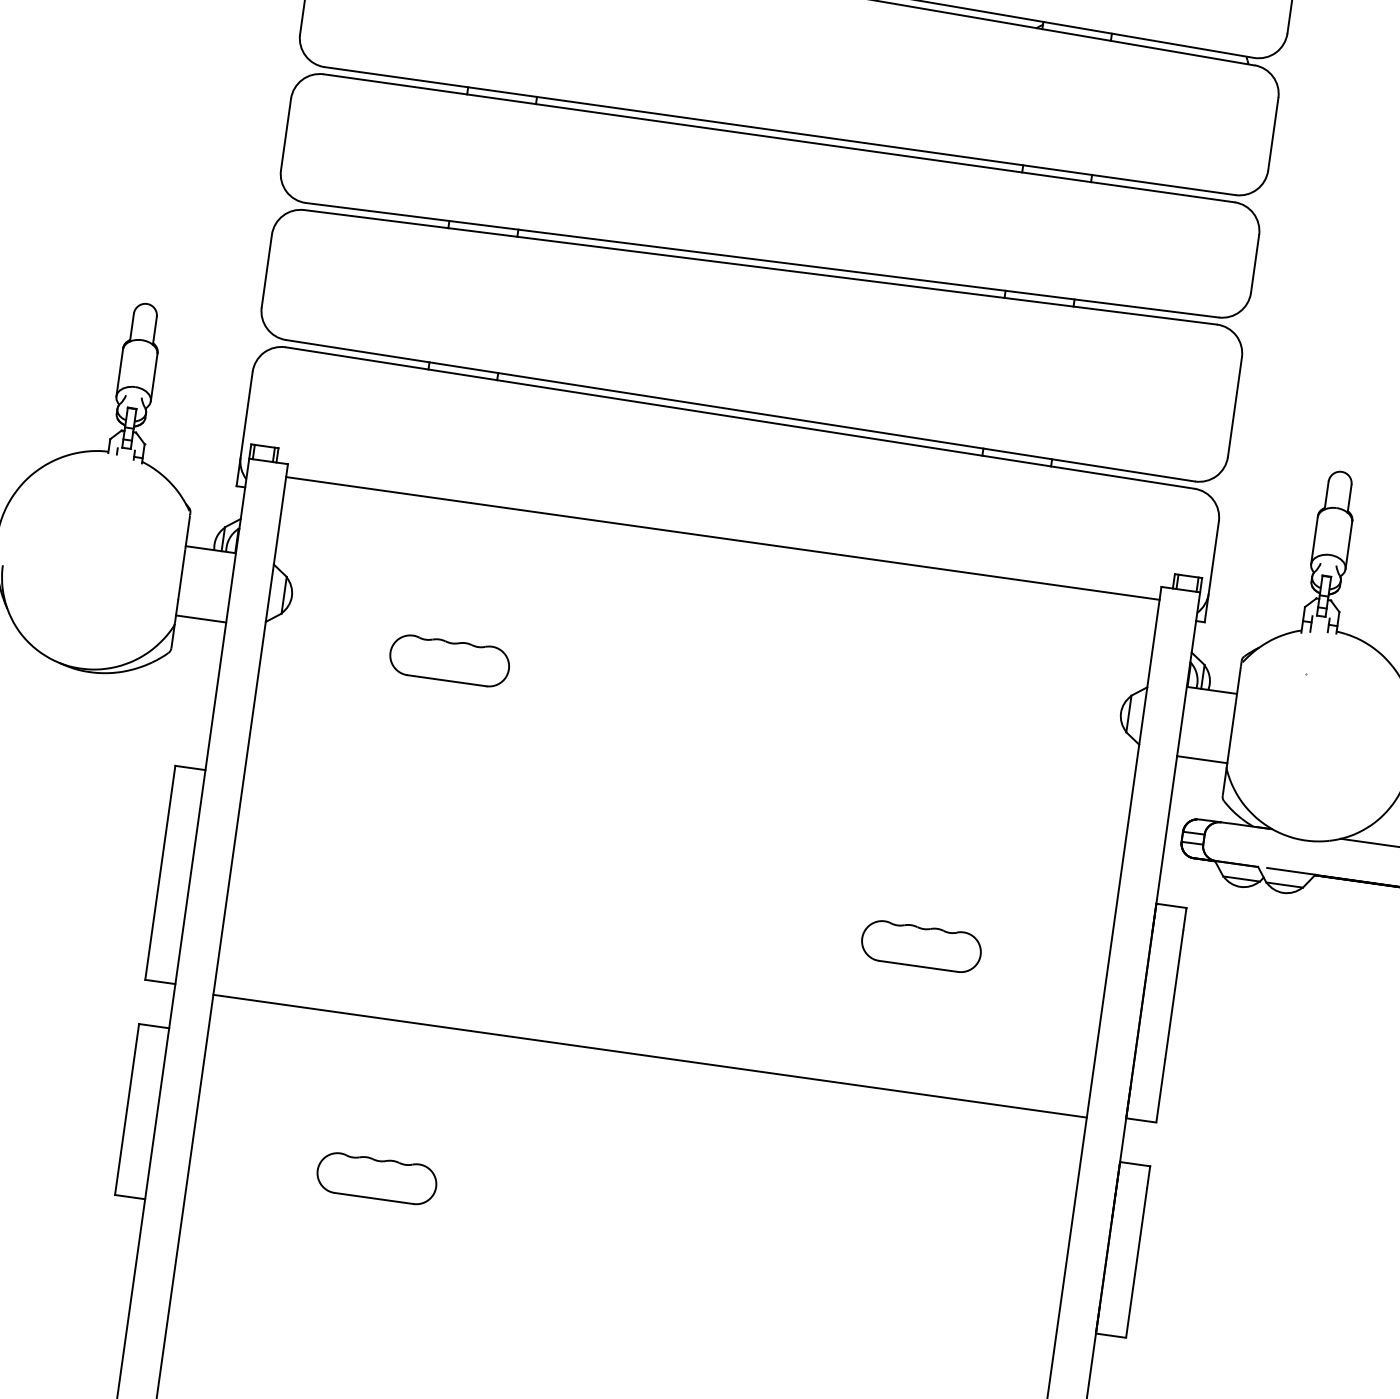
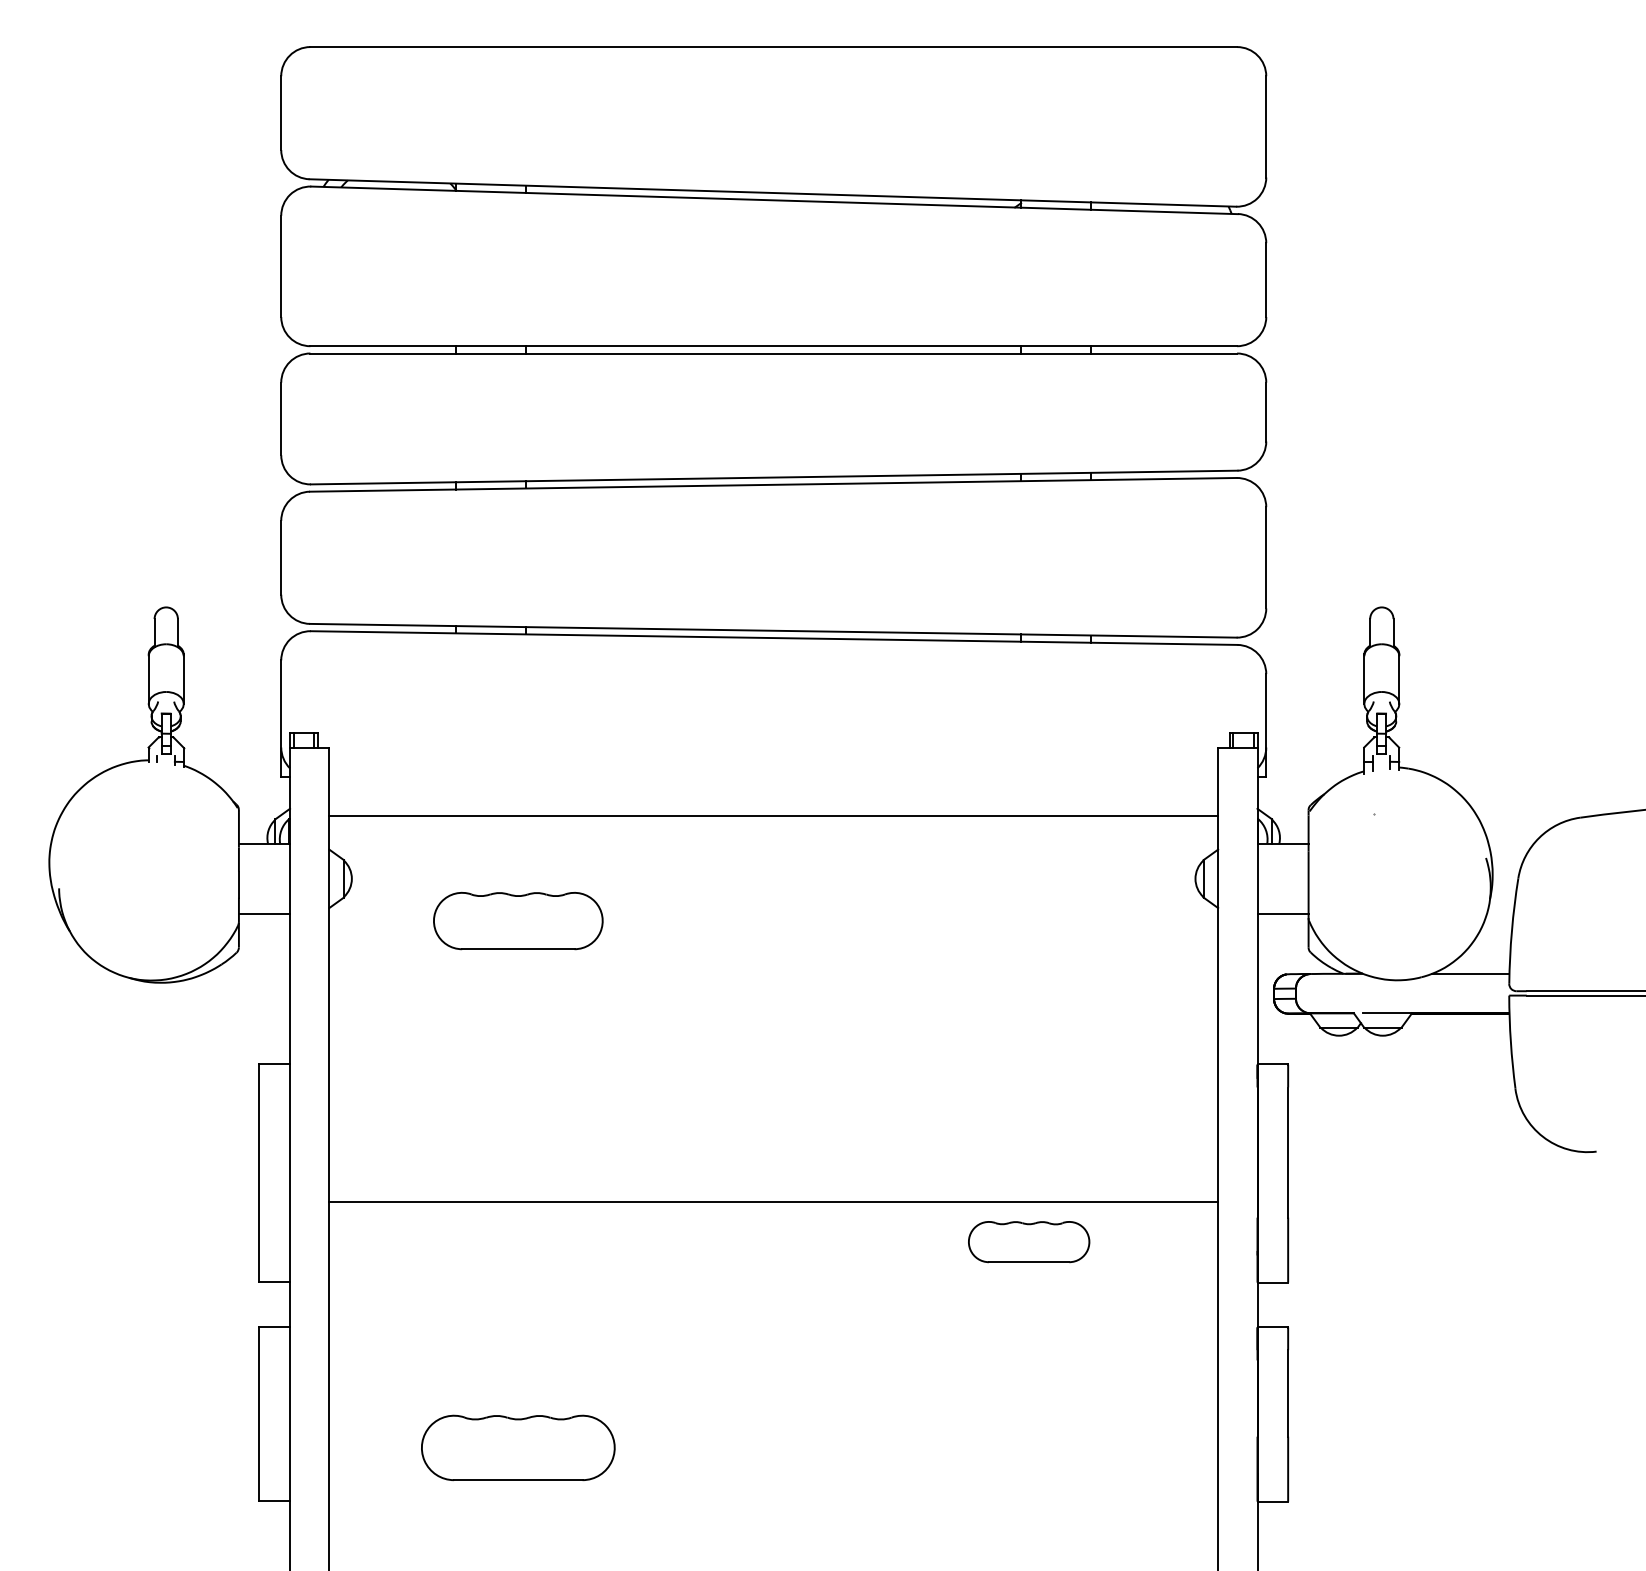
line: (722, 538) -> (773, 815), moved
part: (449, 661) -> (518, 921), size x1.4
part: (921, 947) -> (1029, 1242), moved
line: (649, 1056) -> (773, 1202), moved
part: (377, 1178) -> (518, 1447), size x1.6

